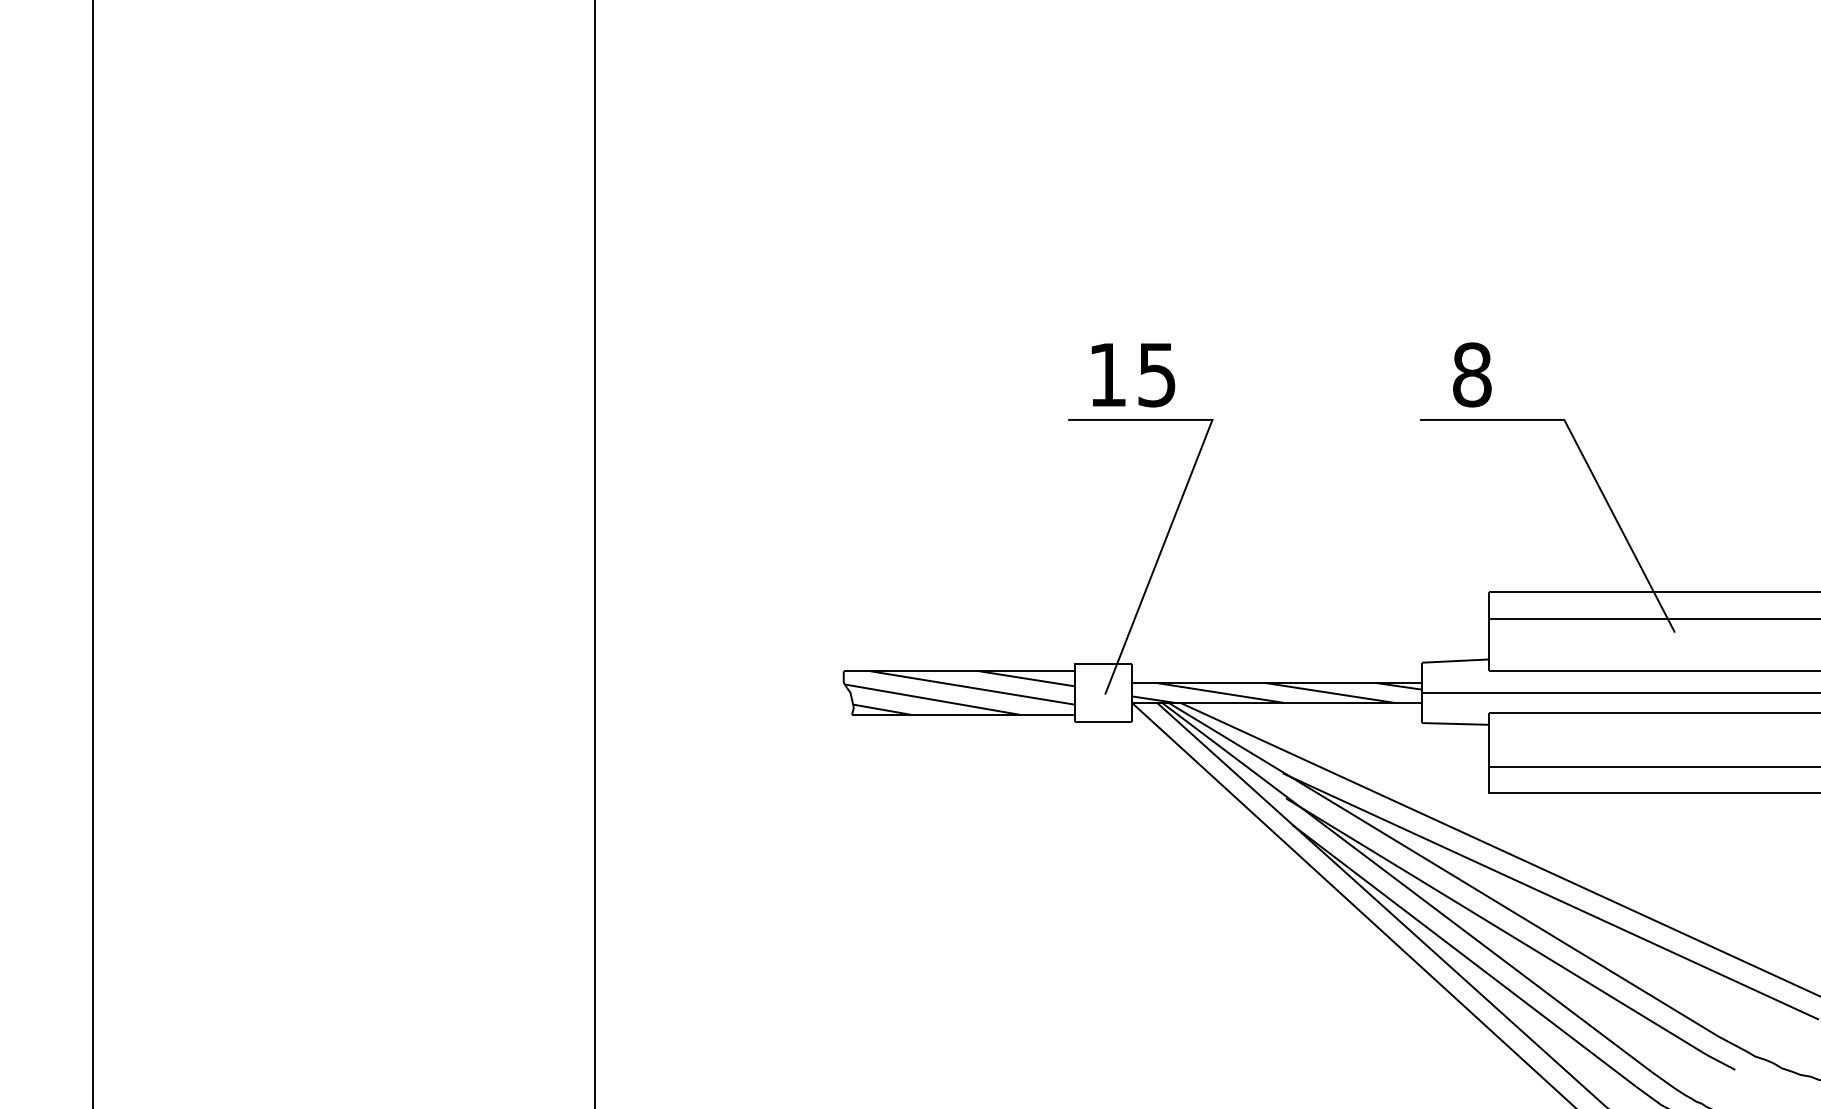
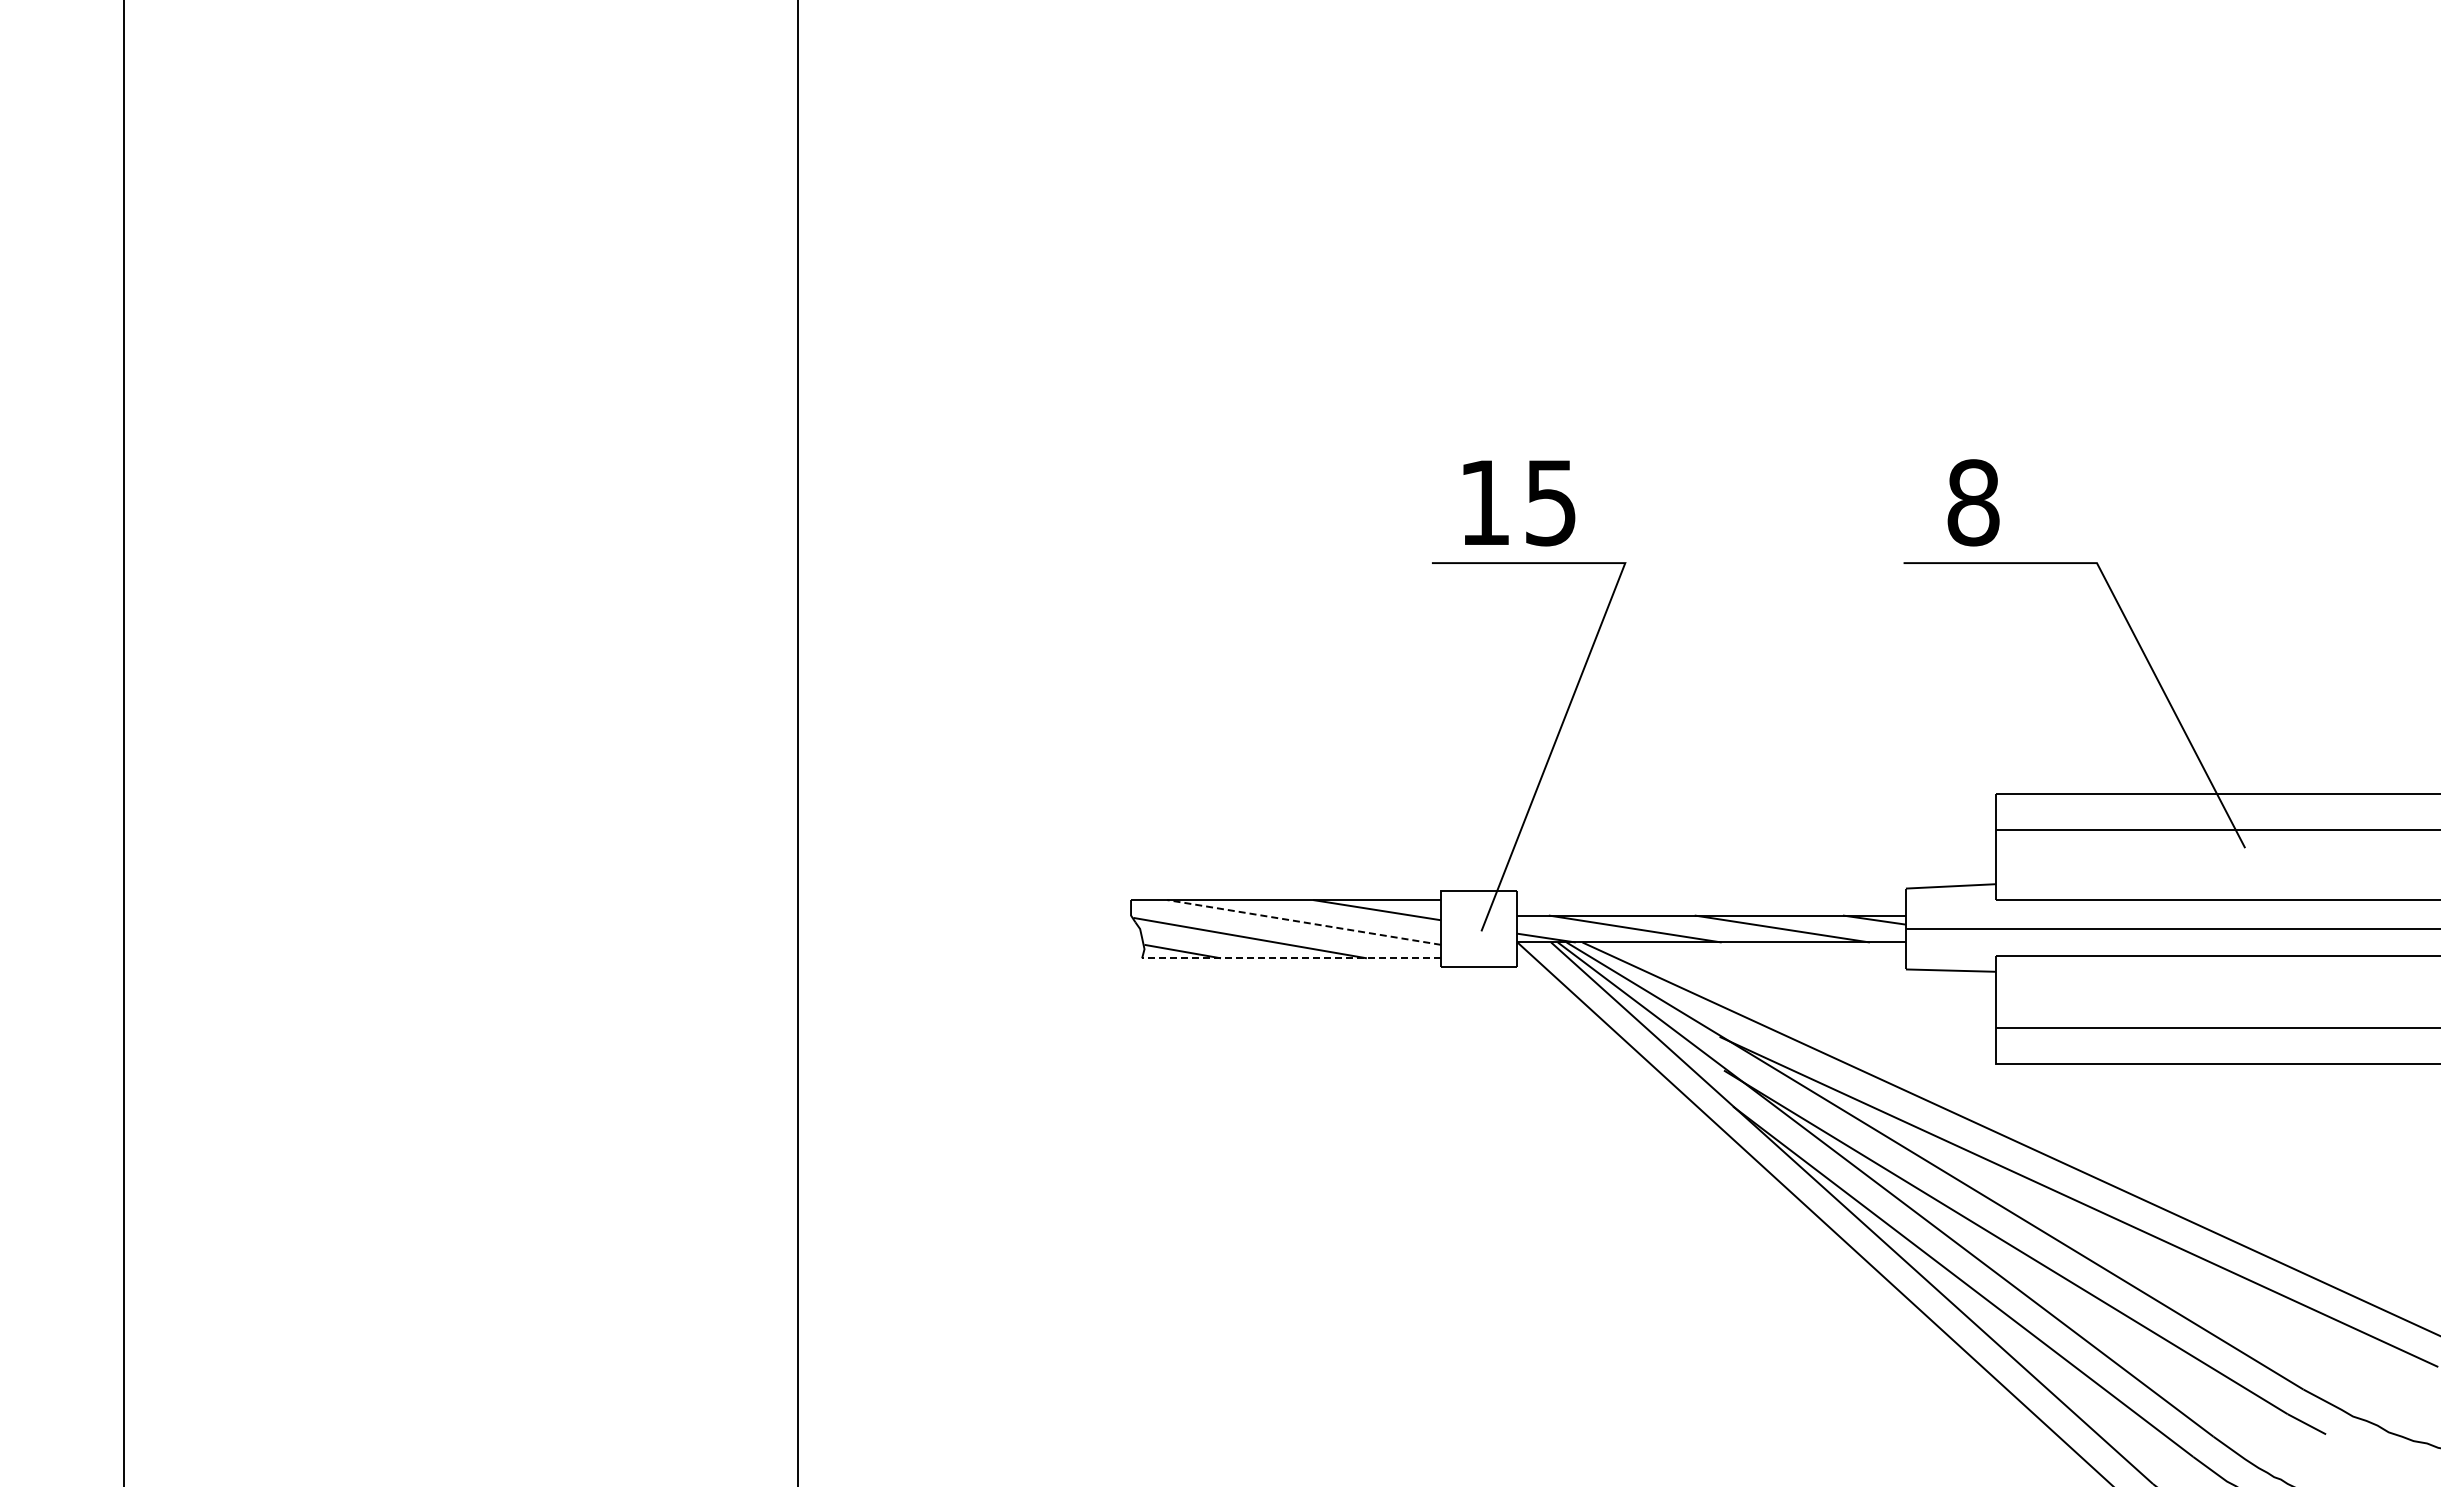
line: (973, 688) -> (1304, 922), solid -> dashed
line: (963, 714) -> (1291, 958), solid -> dashed

